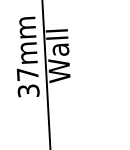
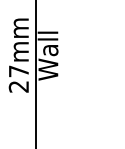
text: (29, 90) -> (19, 86), 37mm -> 27mm

